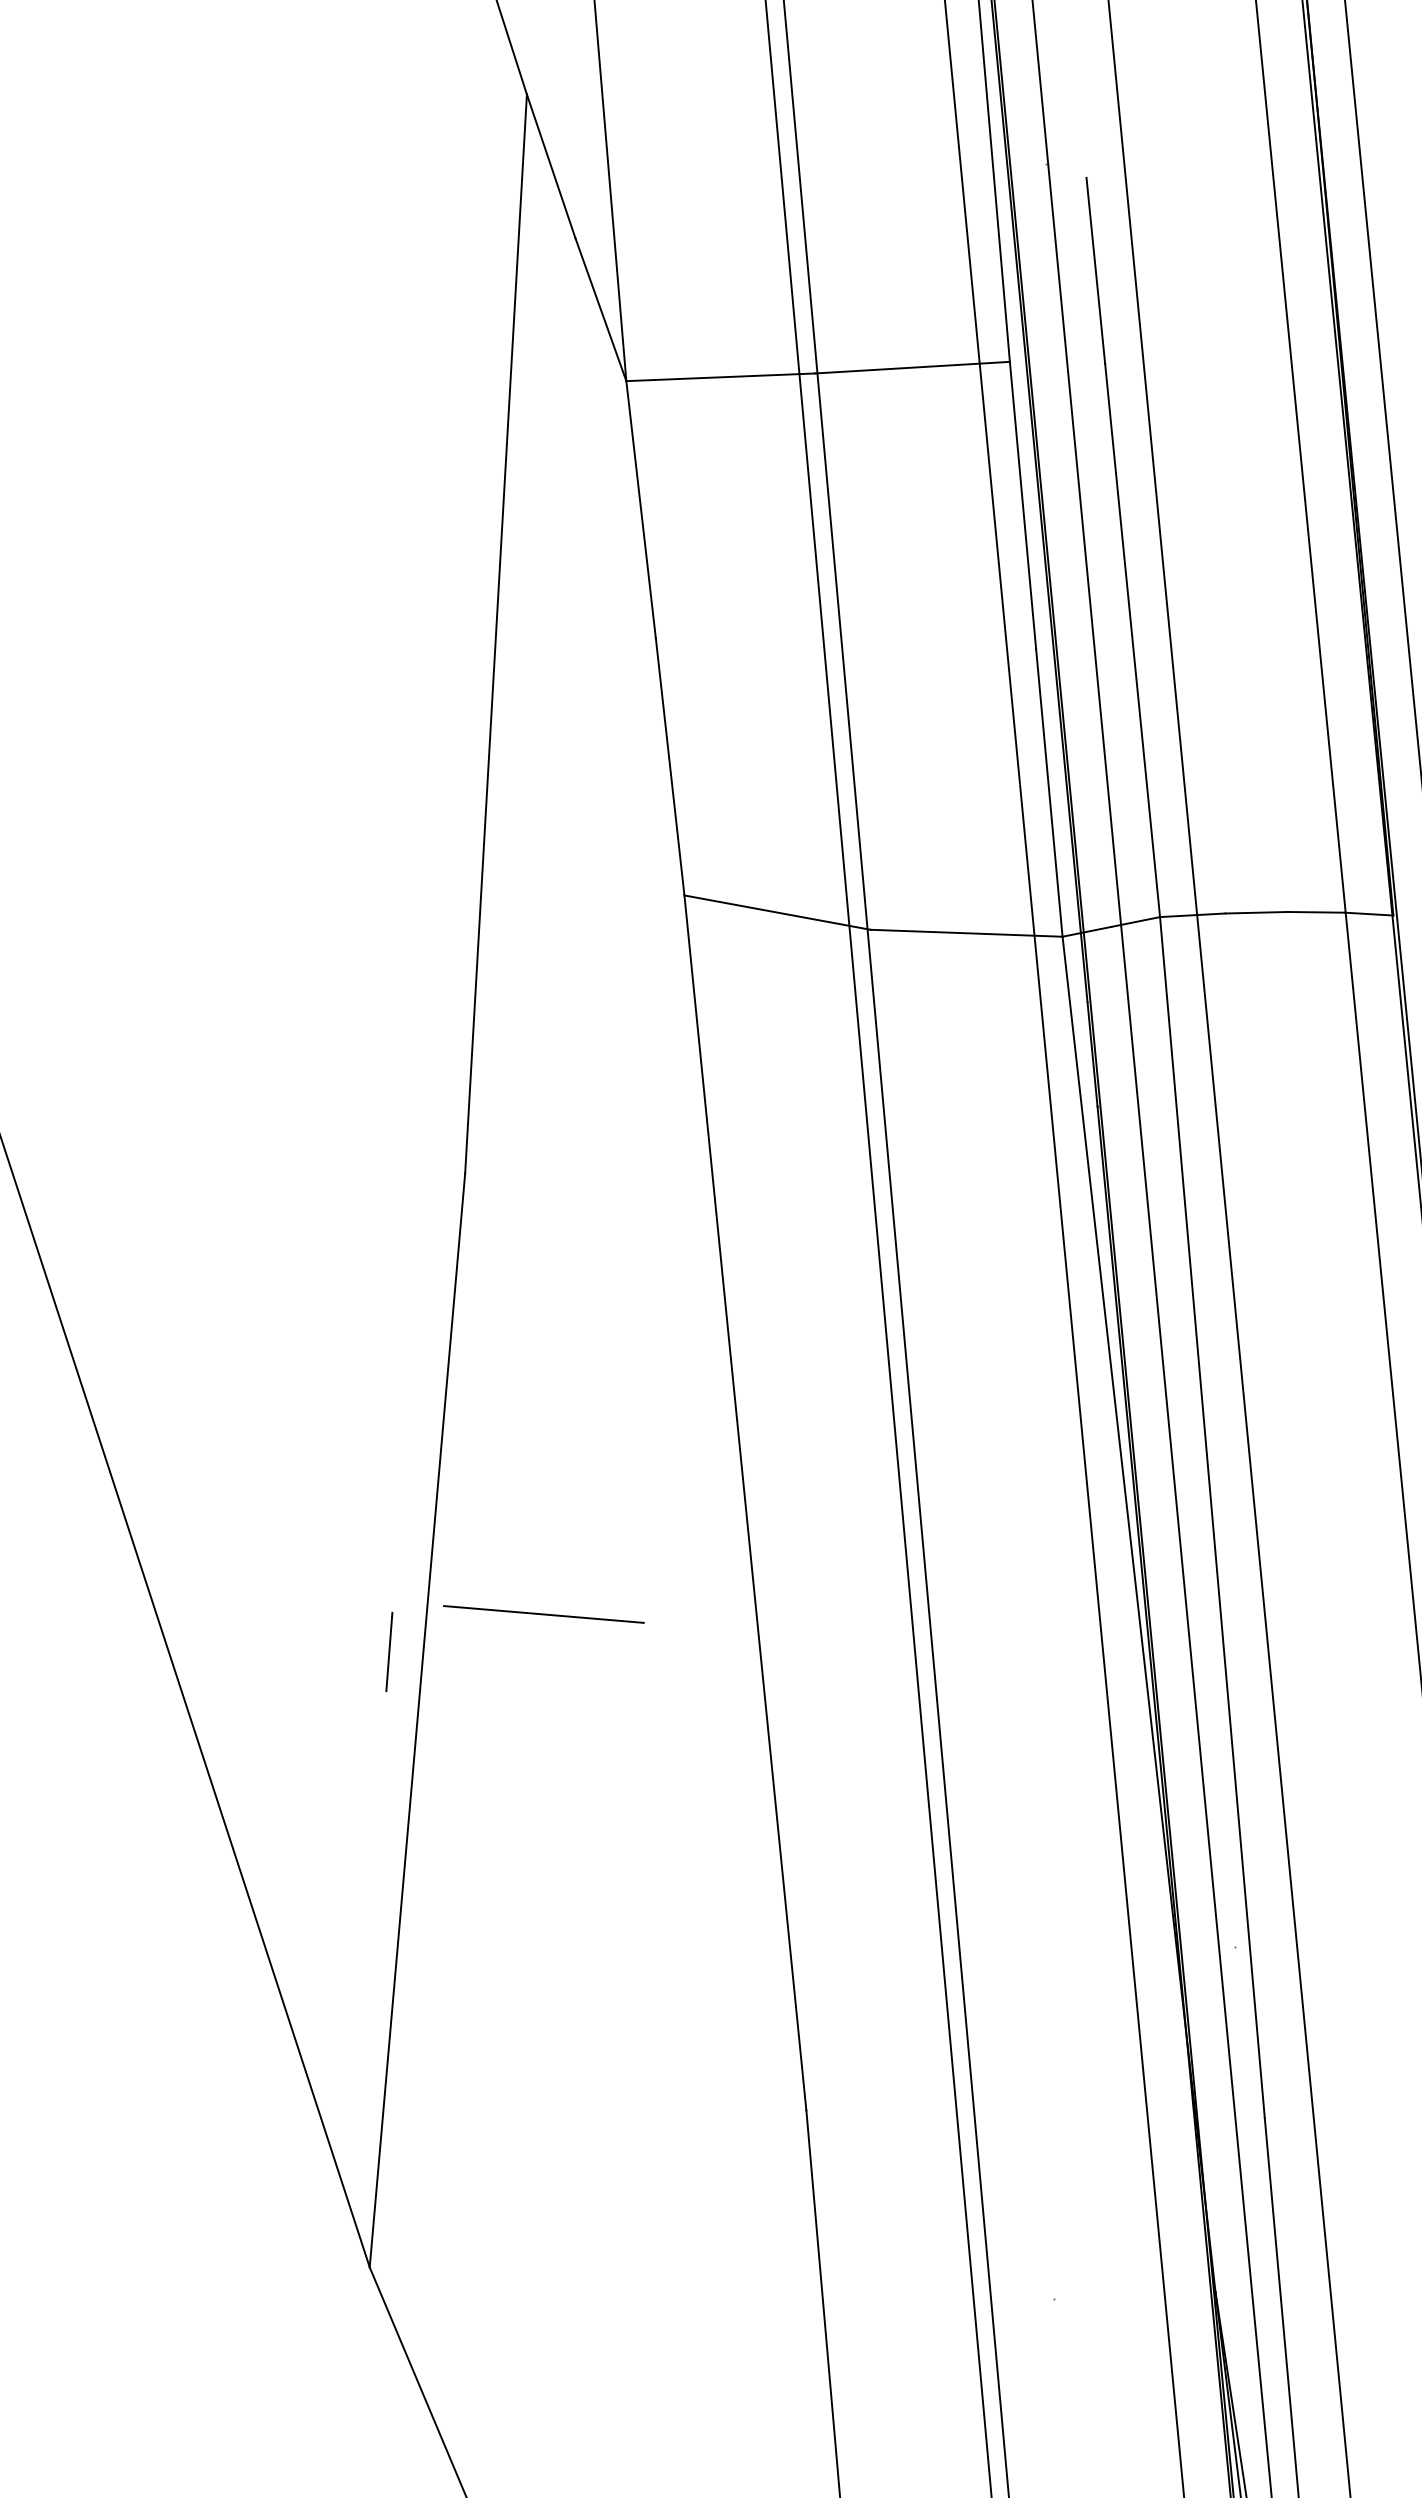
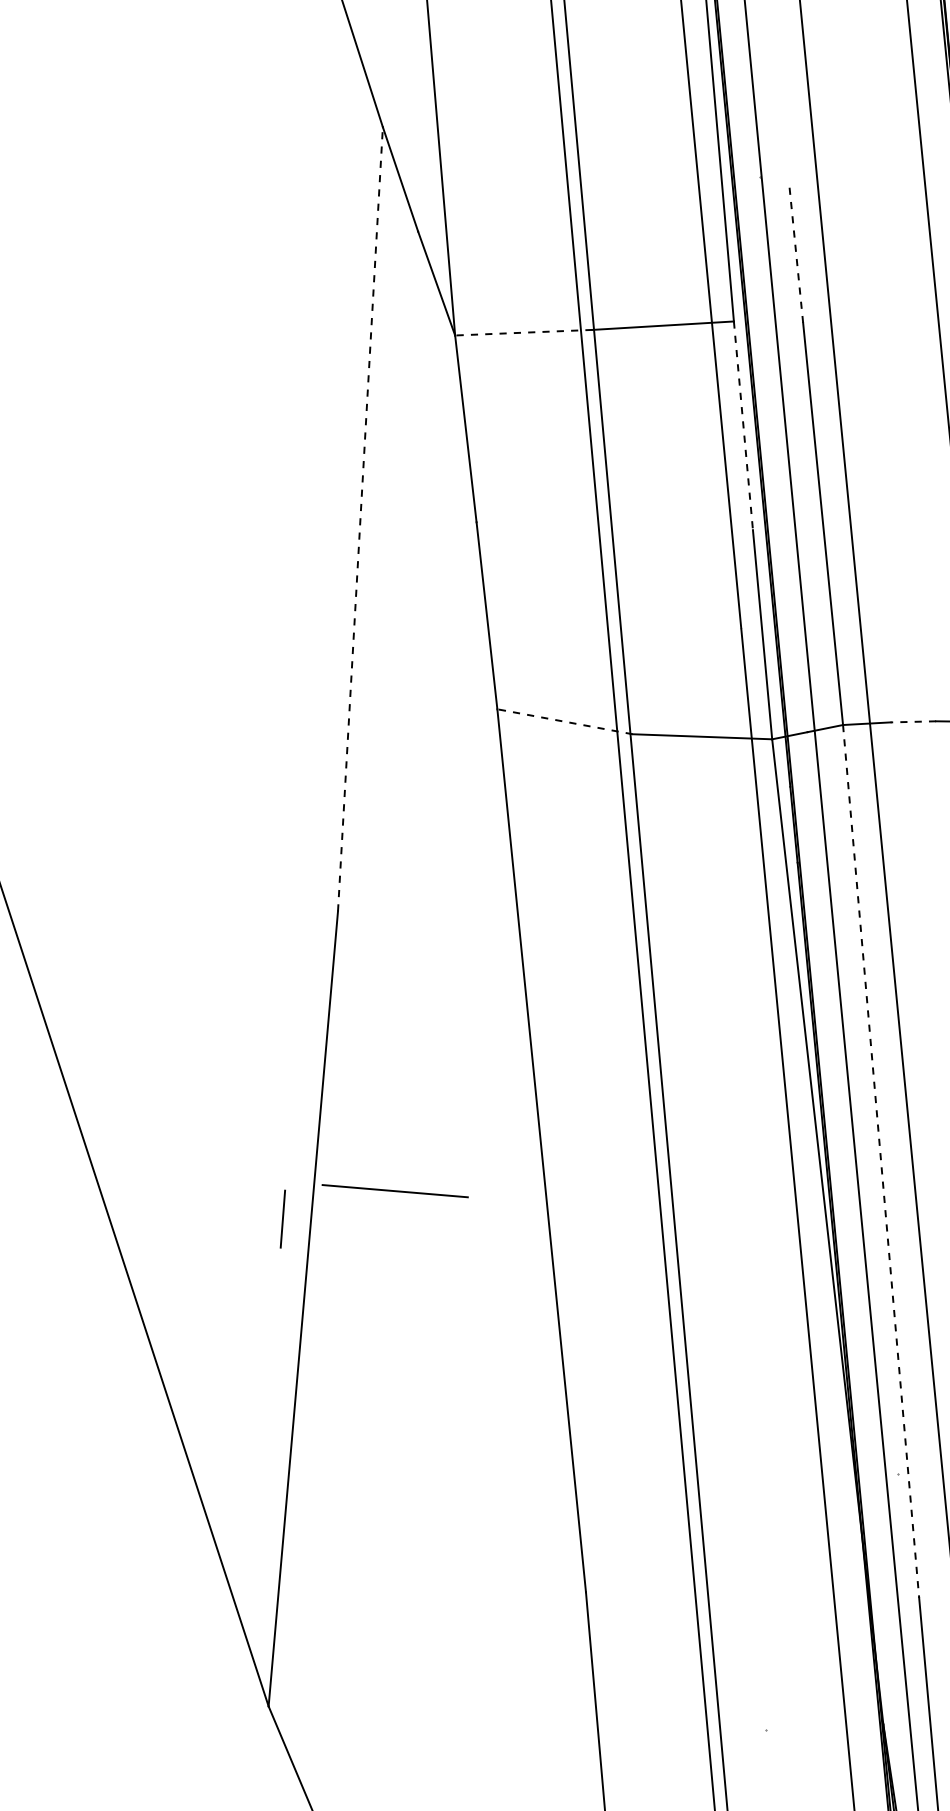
line: (1095, 271) -> (796, 255), solid -> dashed
line: (720, 377) -> (523, 332), solid -> dashed
line: (1023, 505) -> (743, 425), solid -> dashed
line: (496, 633) -> (360, 518), solid -> dashed
line: (777, 912) -> (565, 721), solid -> dashed
line: (1256, 912) -> (913, 721), solid -> dashed
line: (1212, 1517) -> (881, 1161), solid -> dashed
line: (543, 1614) -> (394, 1191), moved
line: (389, 1651) -> (283, 1218), moved

